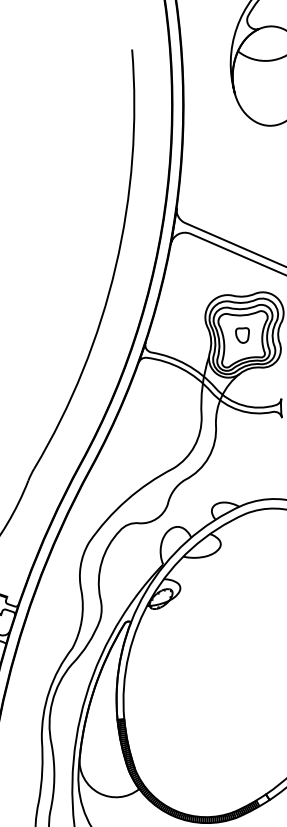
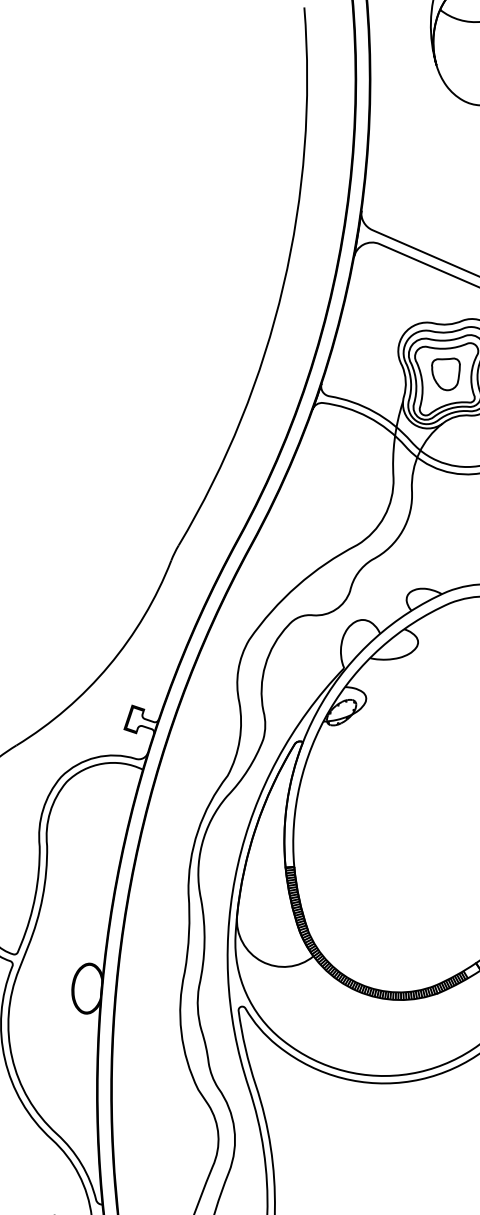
part: (242, 335) -> (445, 374), size x1.67

